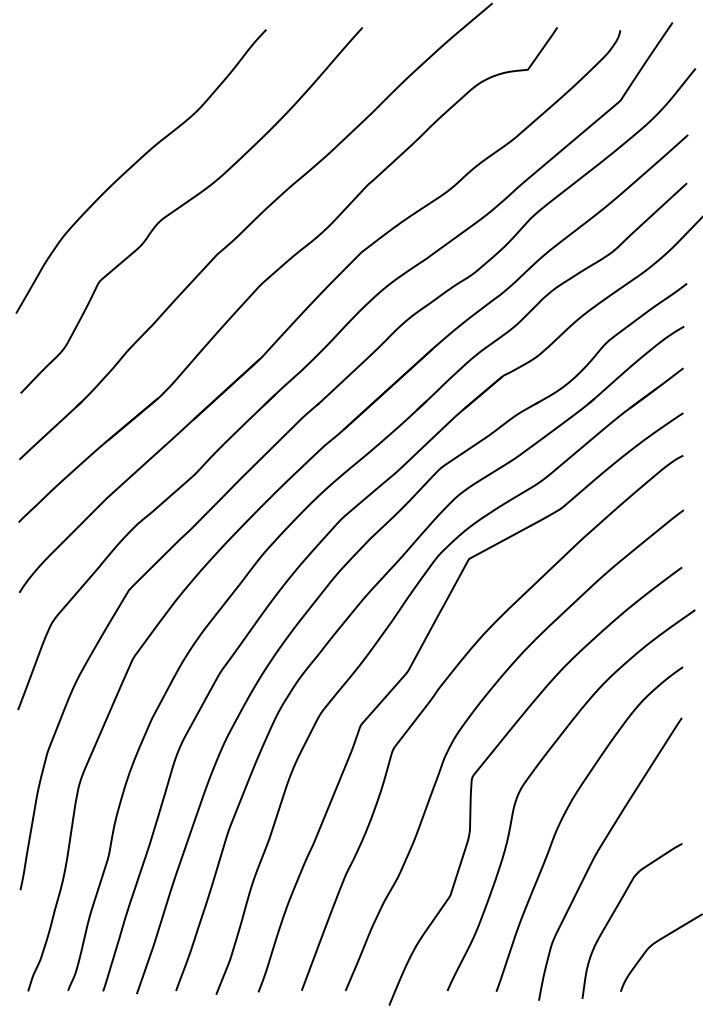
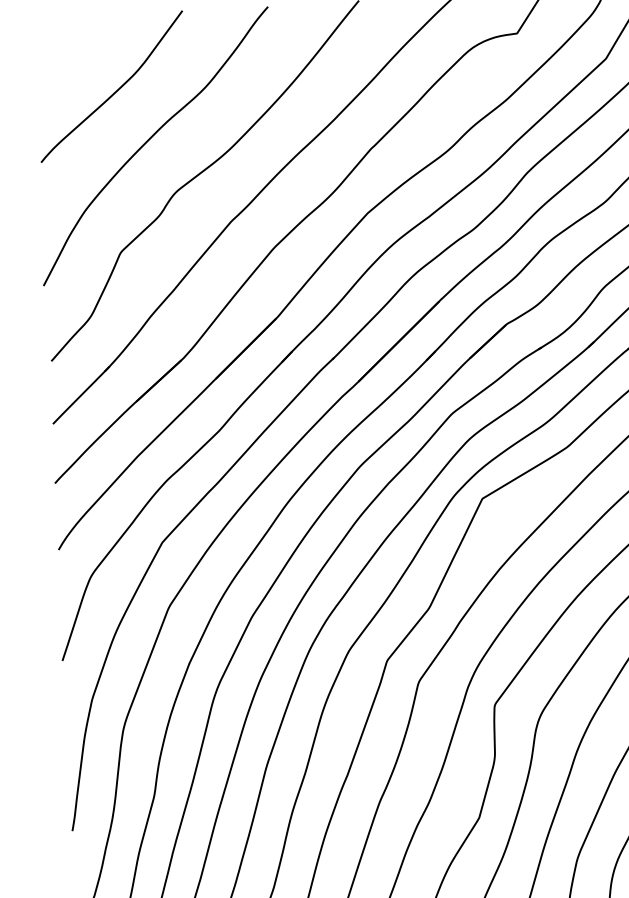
curve: (99, 112) -> (113, 92), added

